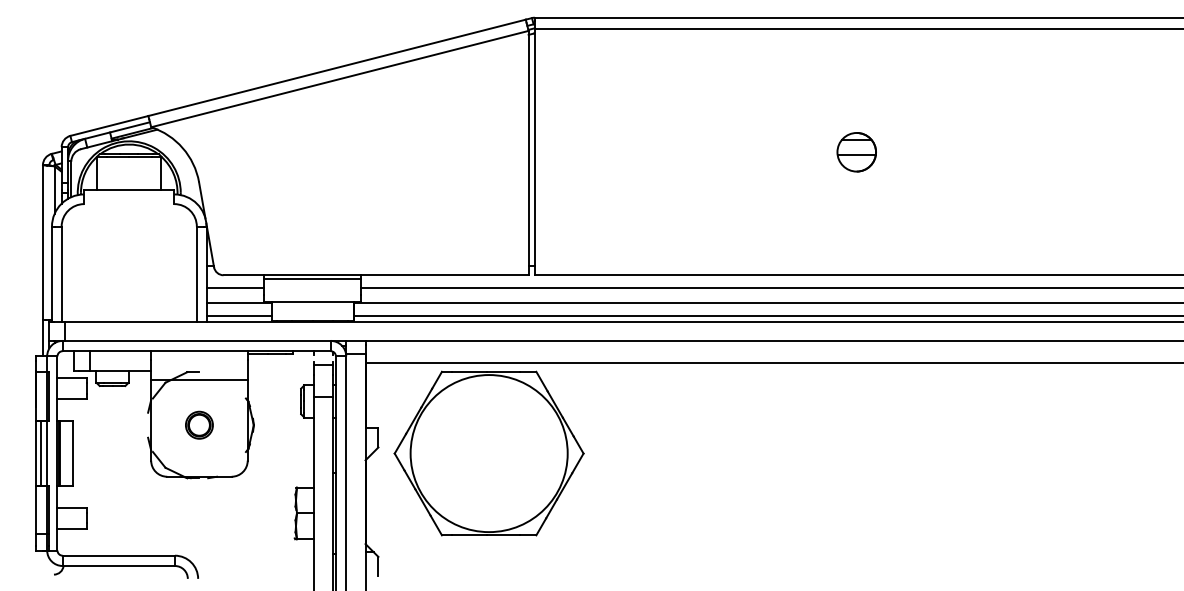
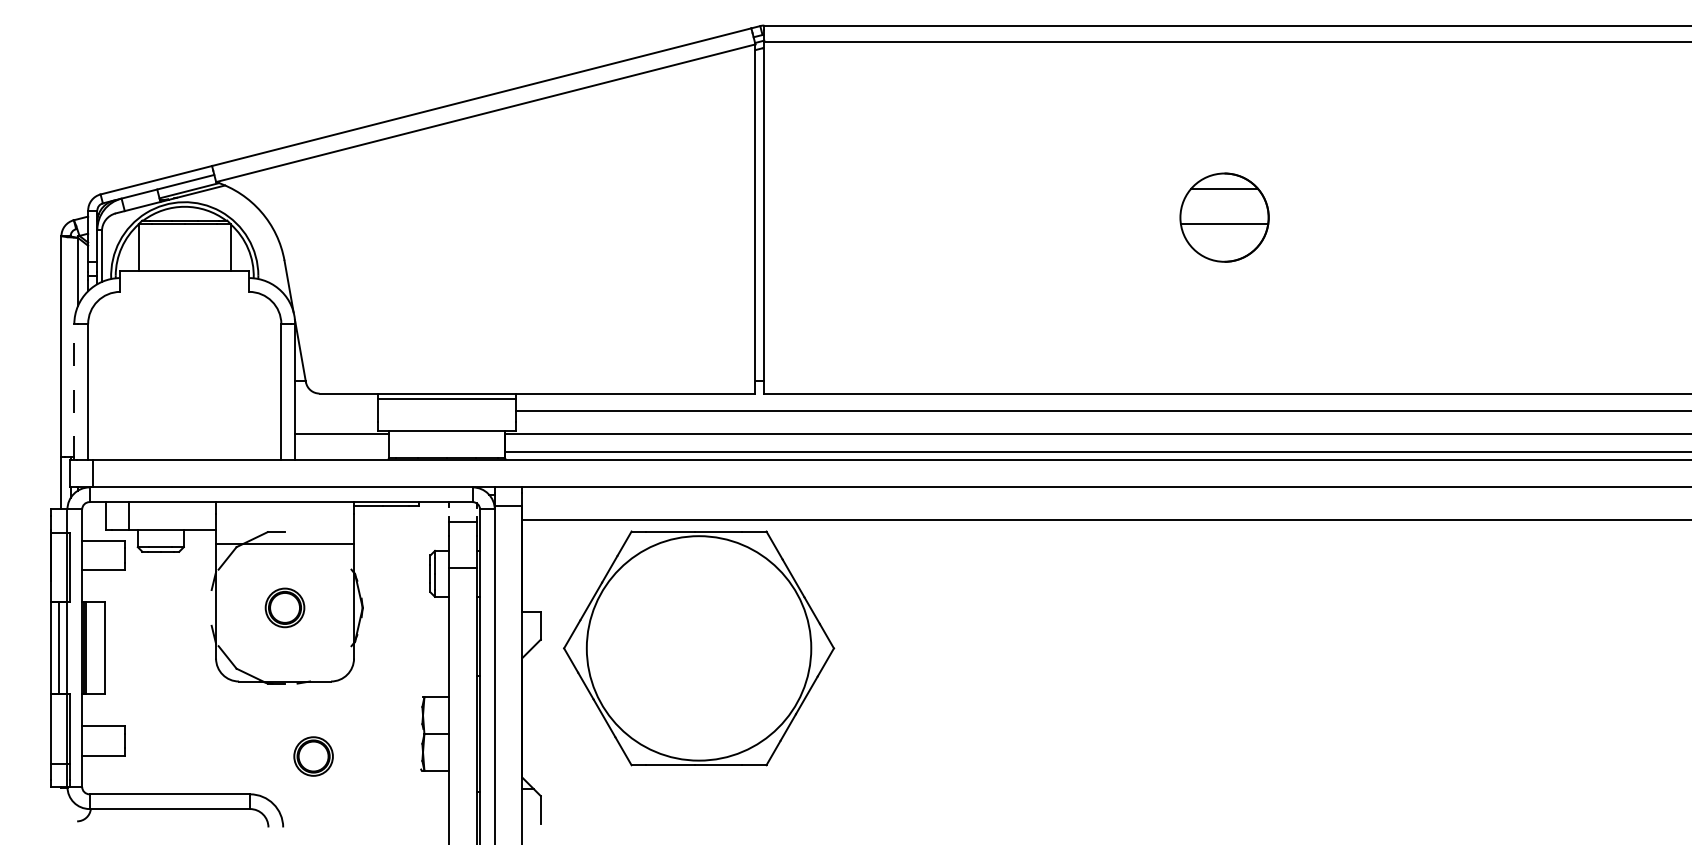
part: (856, 152) -> (1223, 218), size x1.6
line: (52, 273) -> (75, 391), solid -> dashed
line: (235, 287) -> (336, 411), removed
line: (238, 316) -> (340, 452), removed
part: (219, 528) -> (313, 755), added

